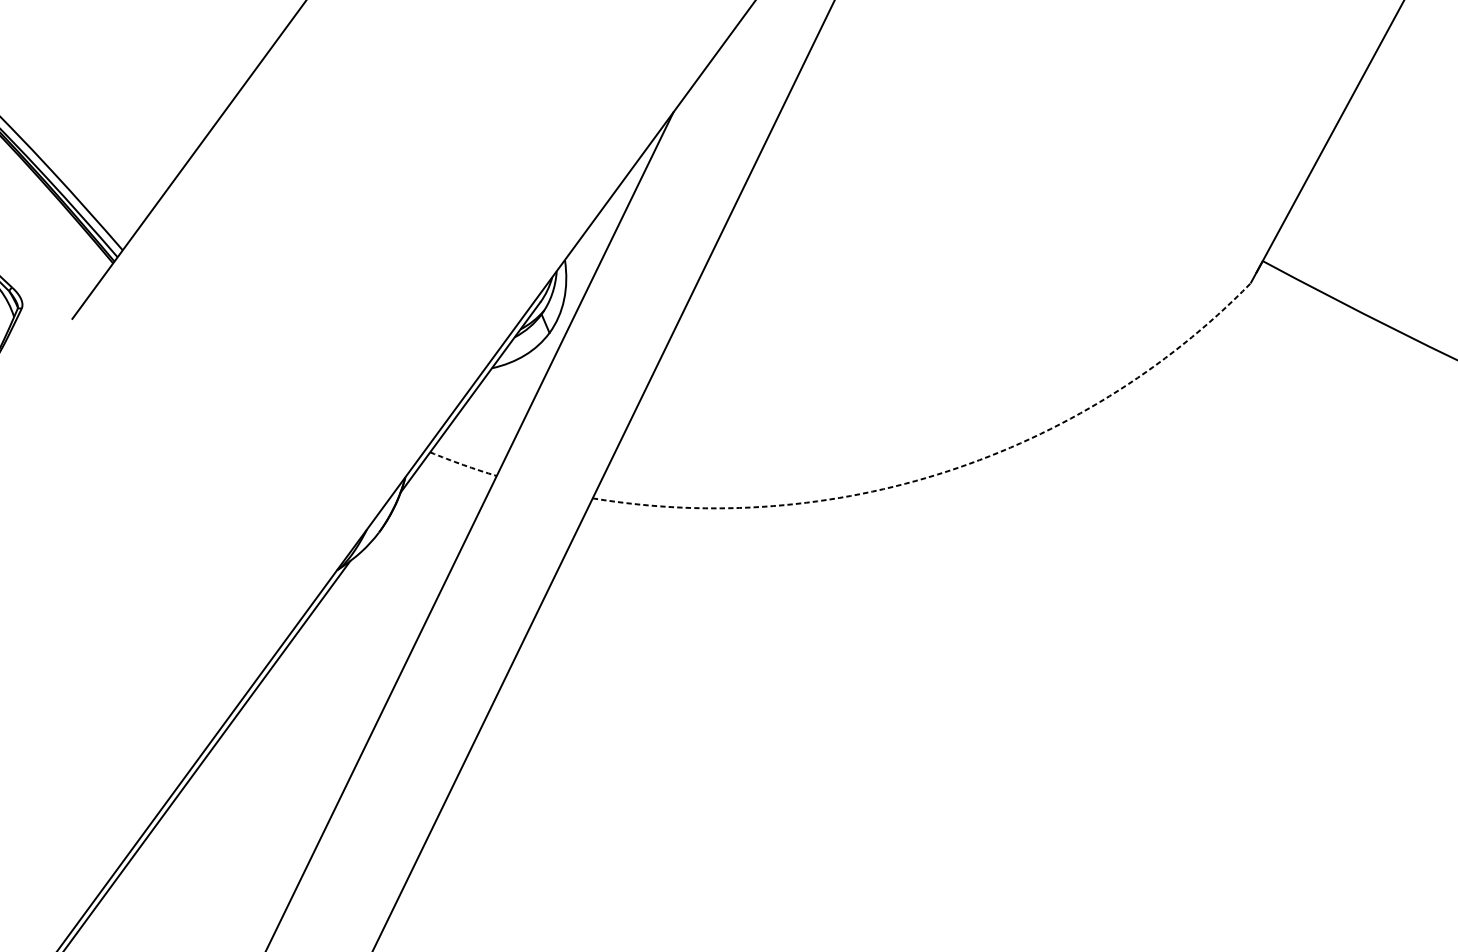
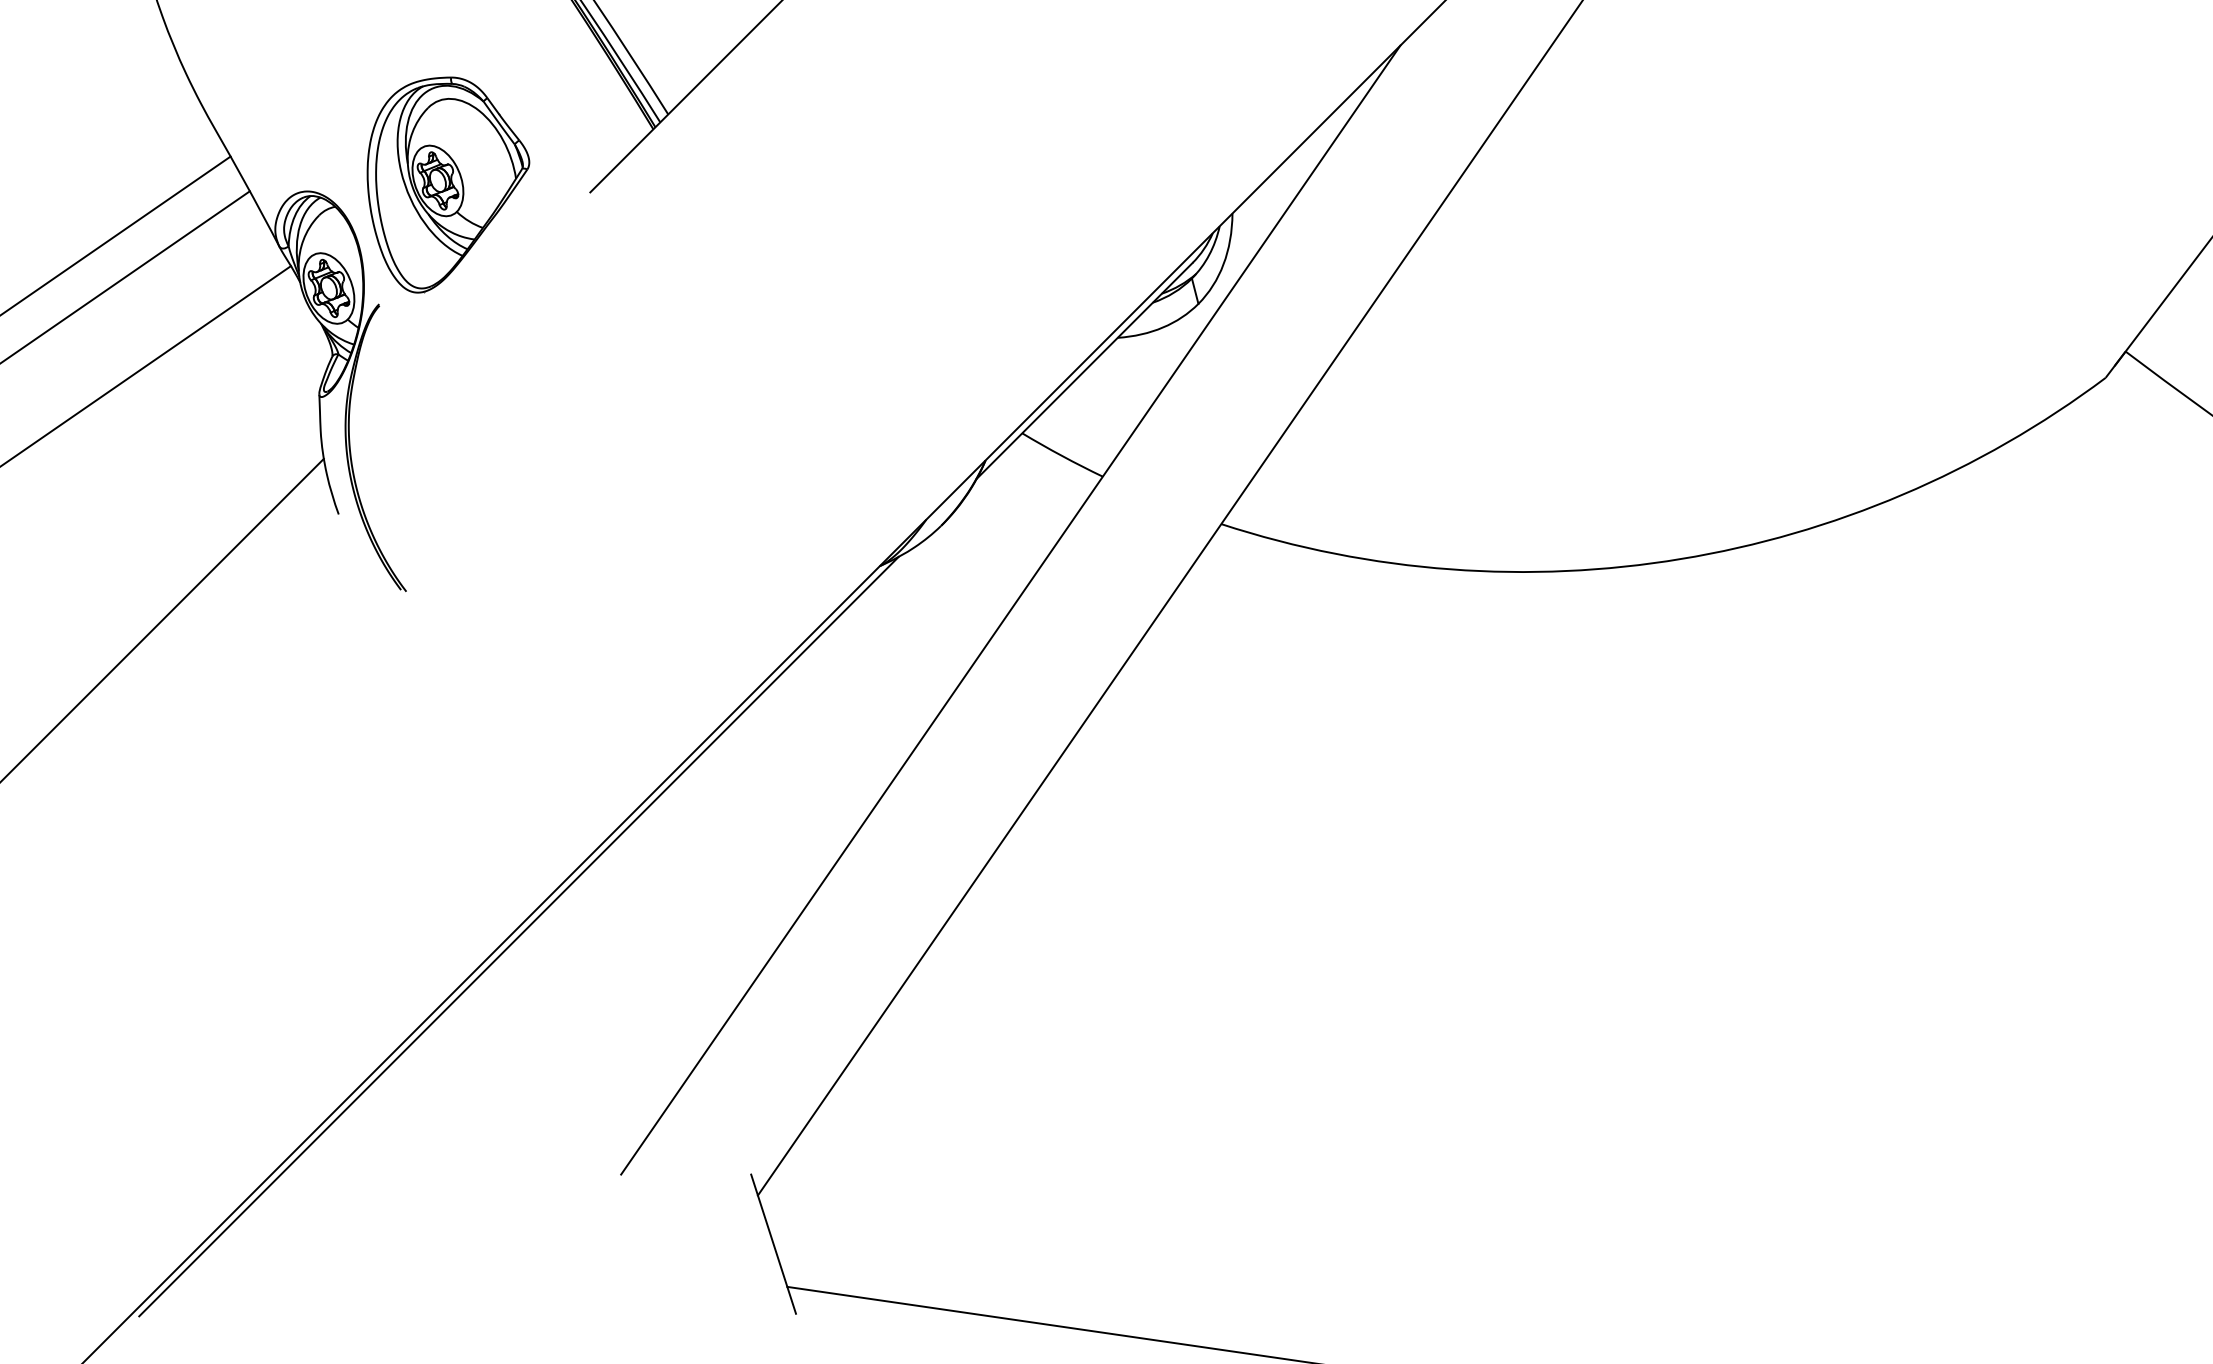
arc: (463, 464) -> (1062, 455), dashed -> solid
arc: (947, 470) -> (1681, 558), dashed -> solid

